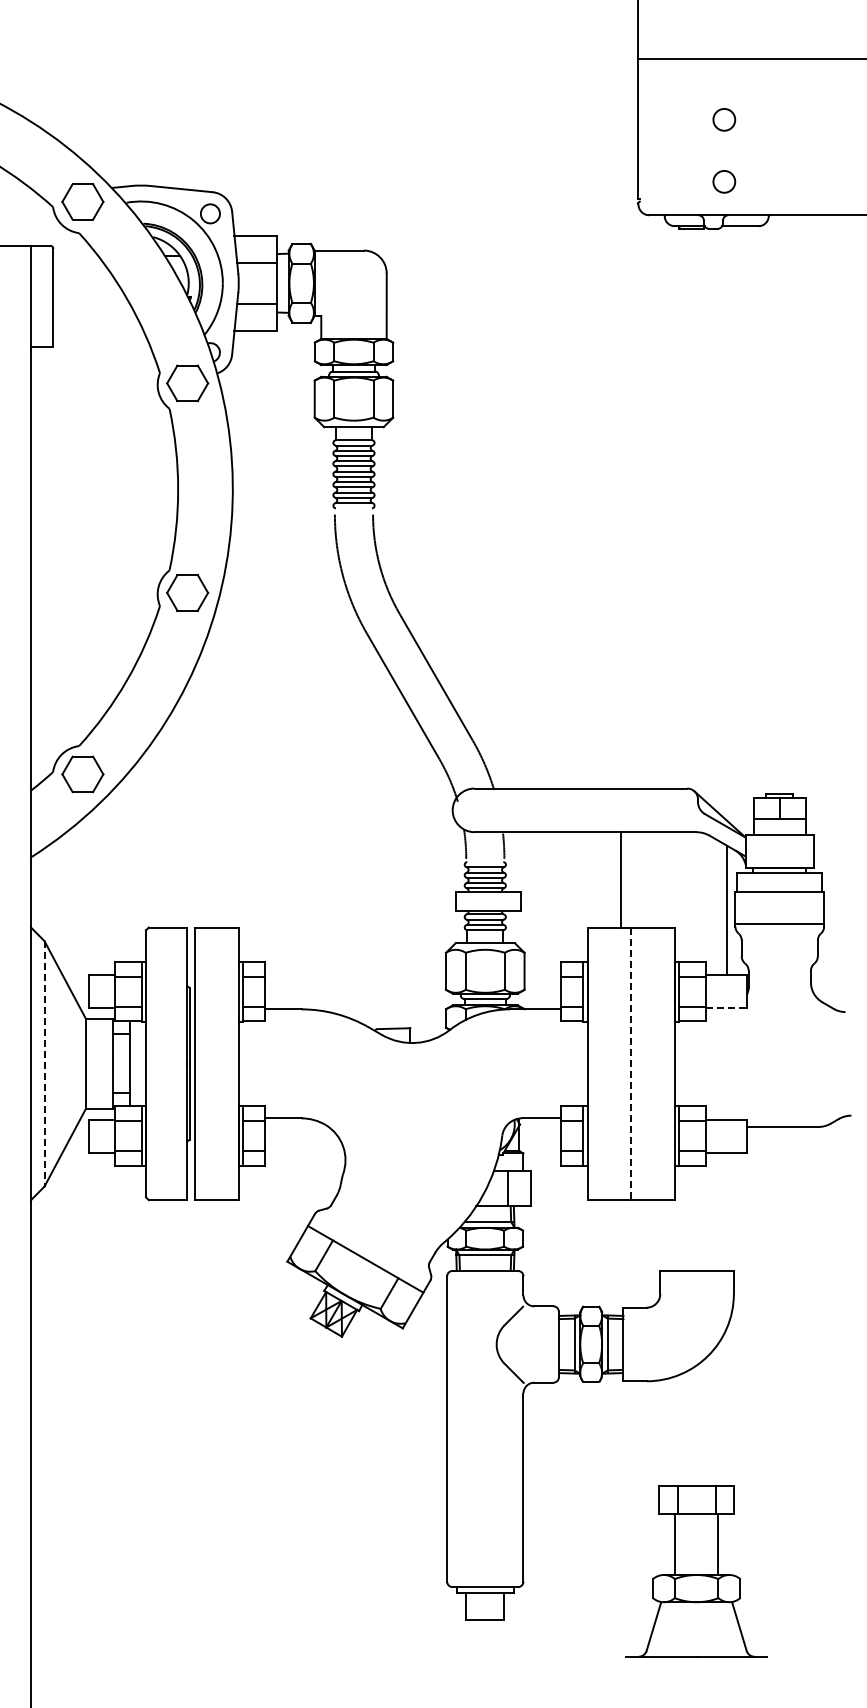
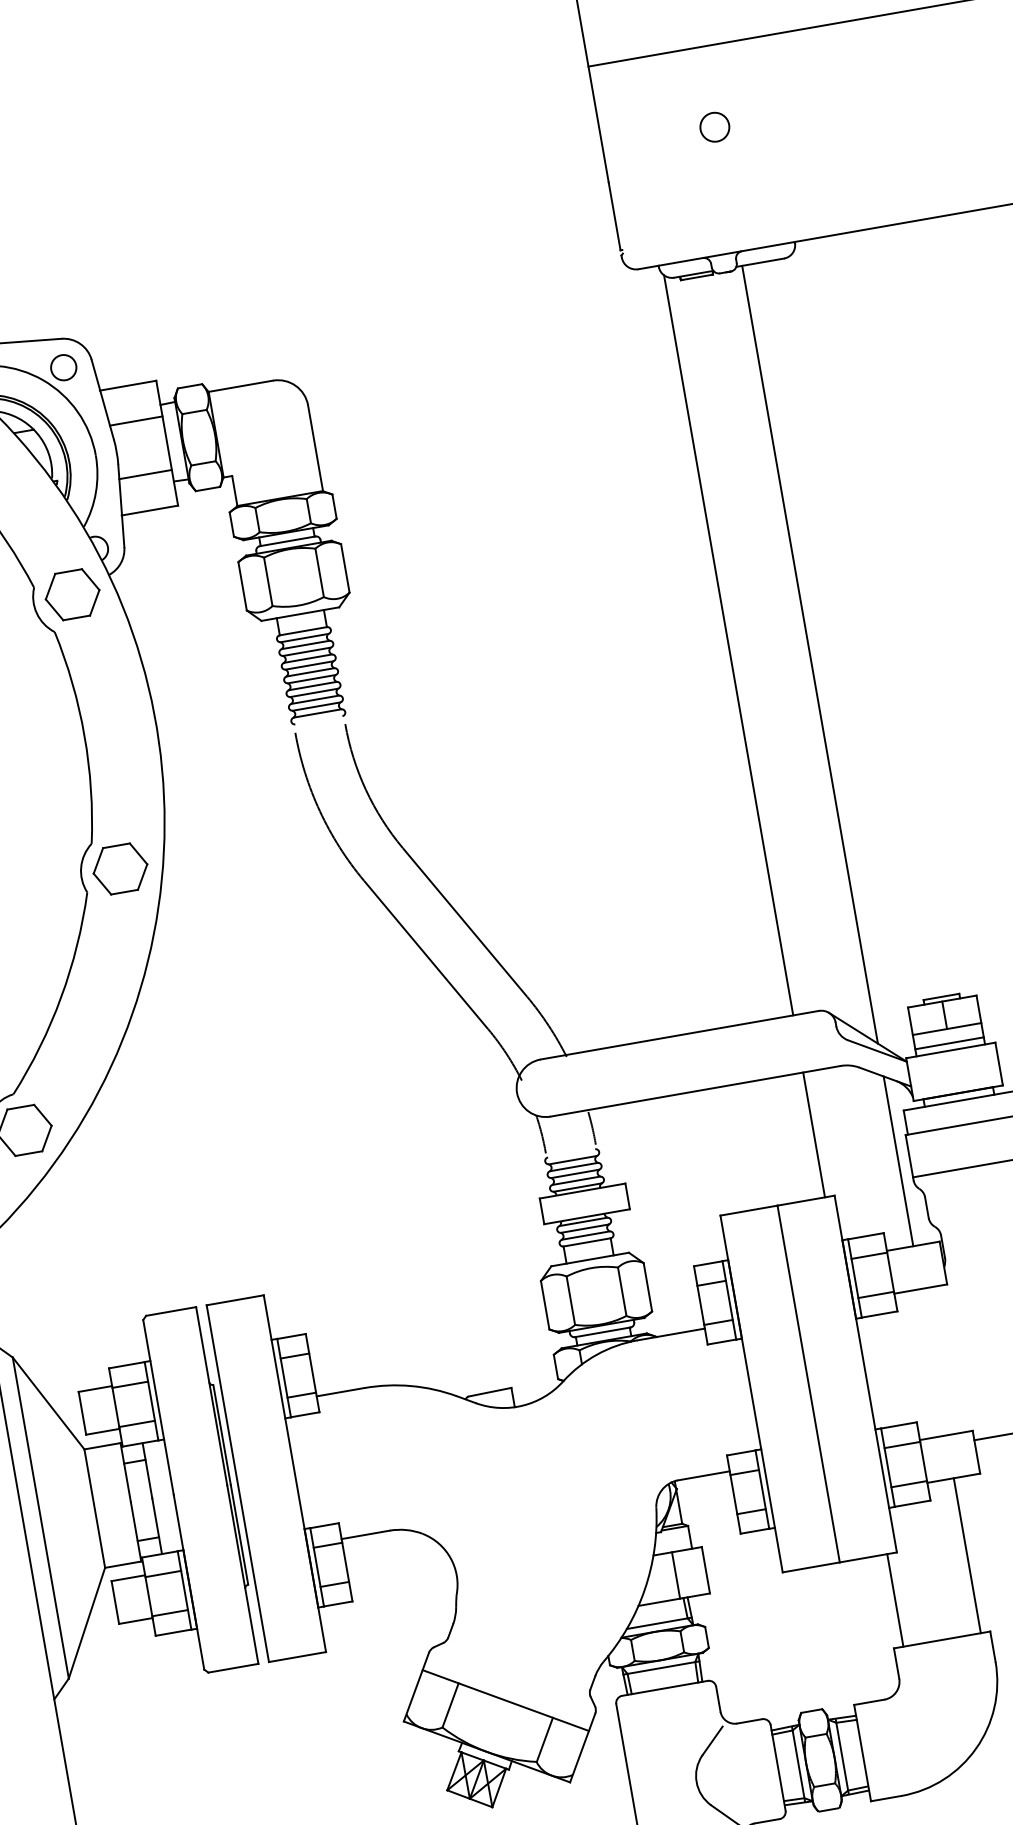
circle: (724, 181) -> (729, 207), removed
line: (667, 505) -> (728, 644), added
line: (726, 523) -> (809, 655), added
line: (779, 829) -> (949, 1043), added
line: (620, 879) -> (814, 1134), moved
line: (727, 1007) -> (921, 1288), dashed -> solid
line: (44, 1063) -> (40, 1517), dashed -> solid
line: (631, 1064) -> (809, 1384), dashed -> solid
line: (726, 1211) -> (967, 1555), added
line: (667, 1235) -> (895, 1600), added

